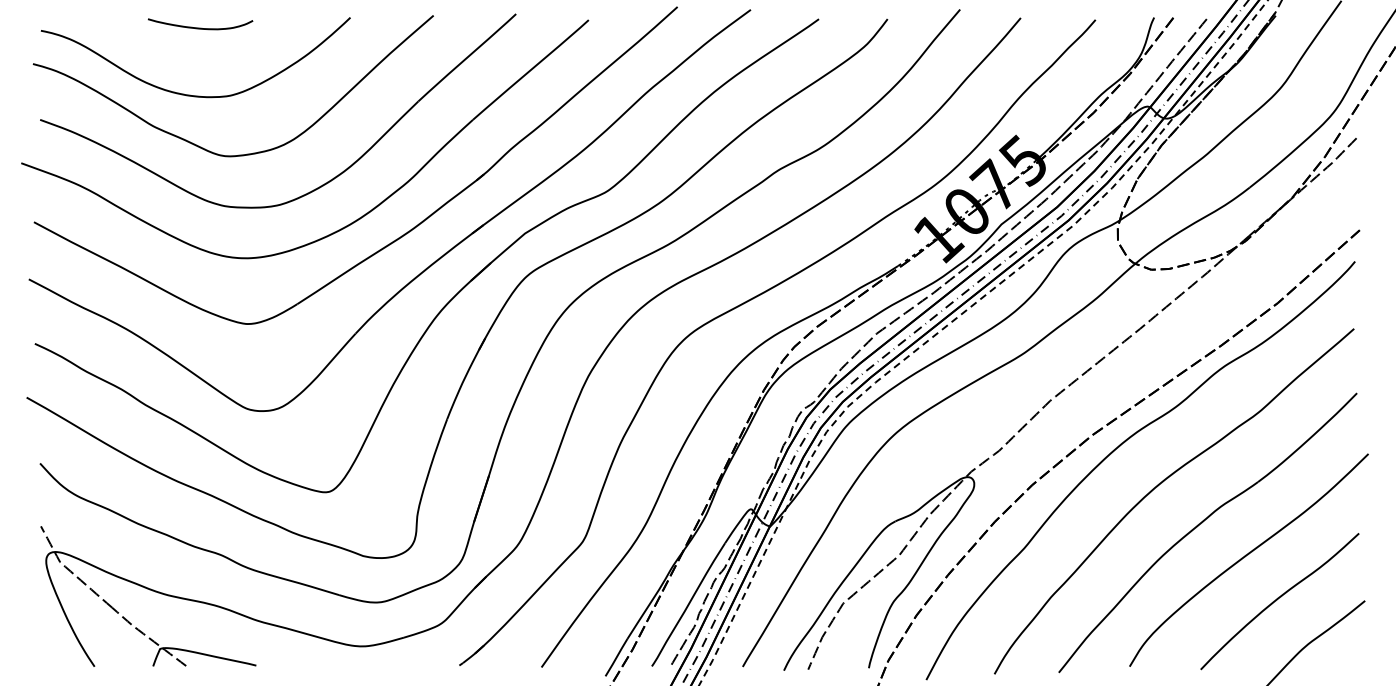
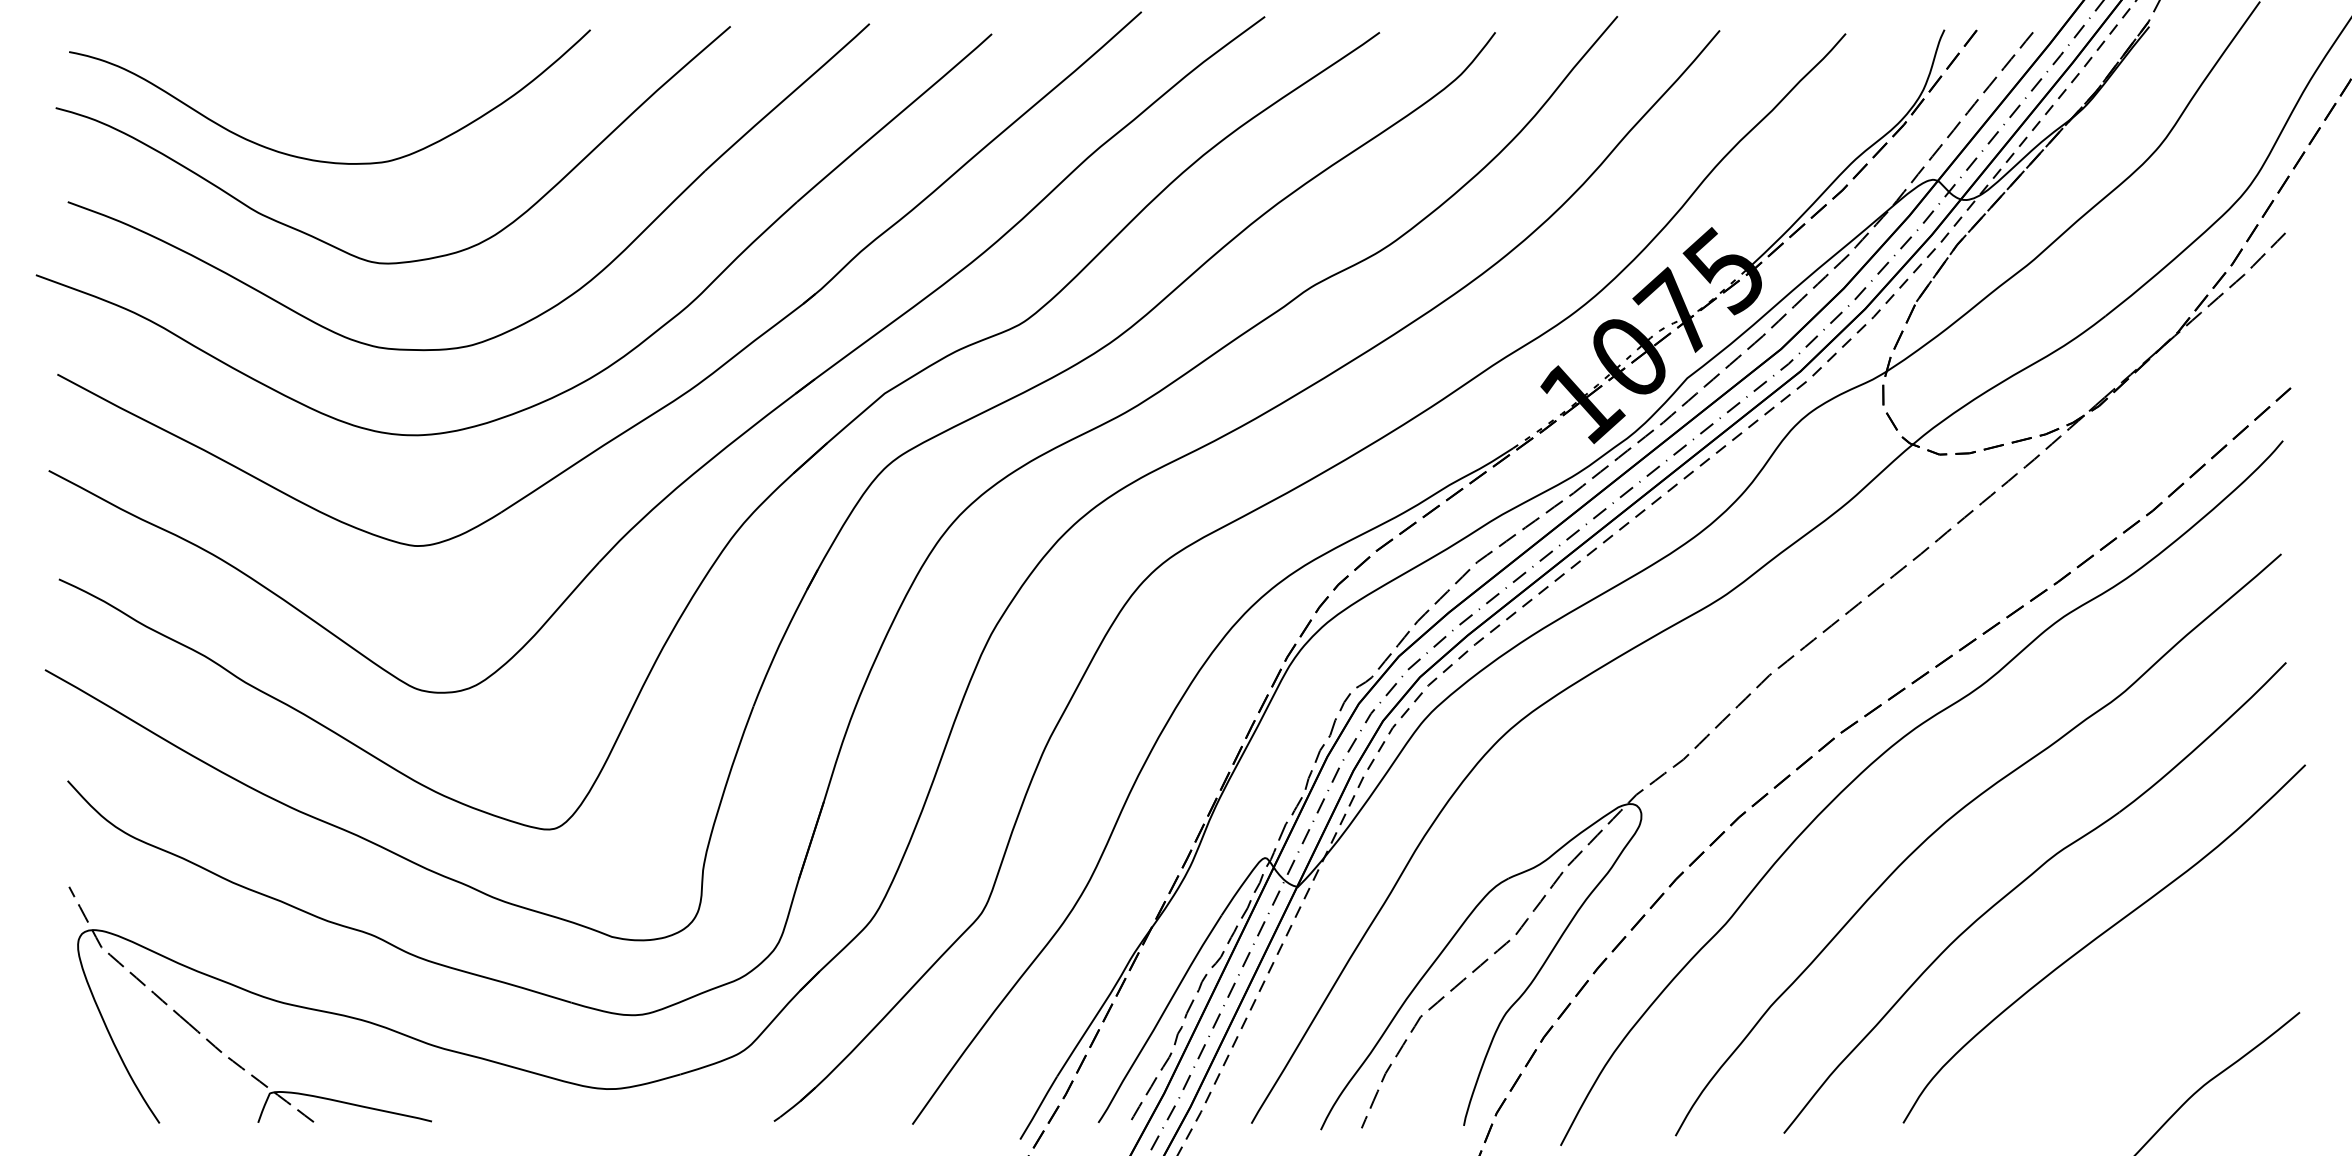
curve: (200, 27) -> (337, 46), removed
curve: (1278, 599) -> (2153, 1010), removed

